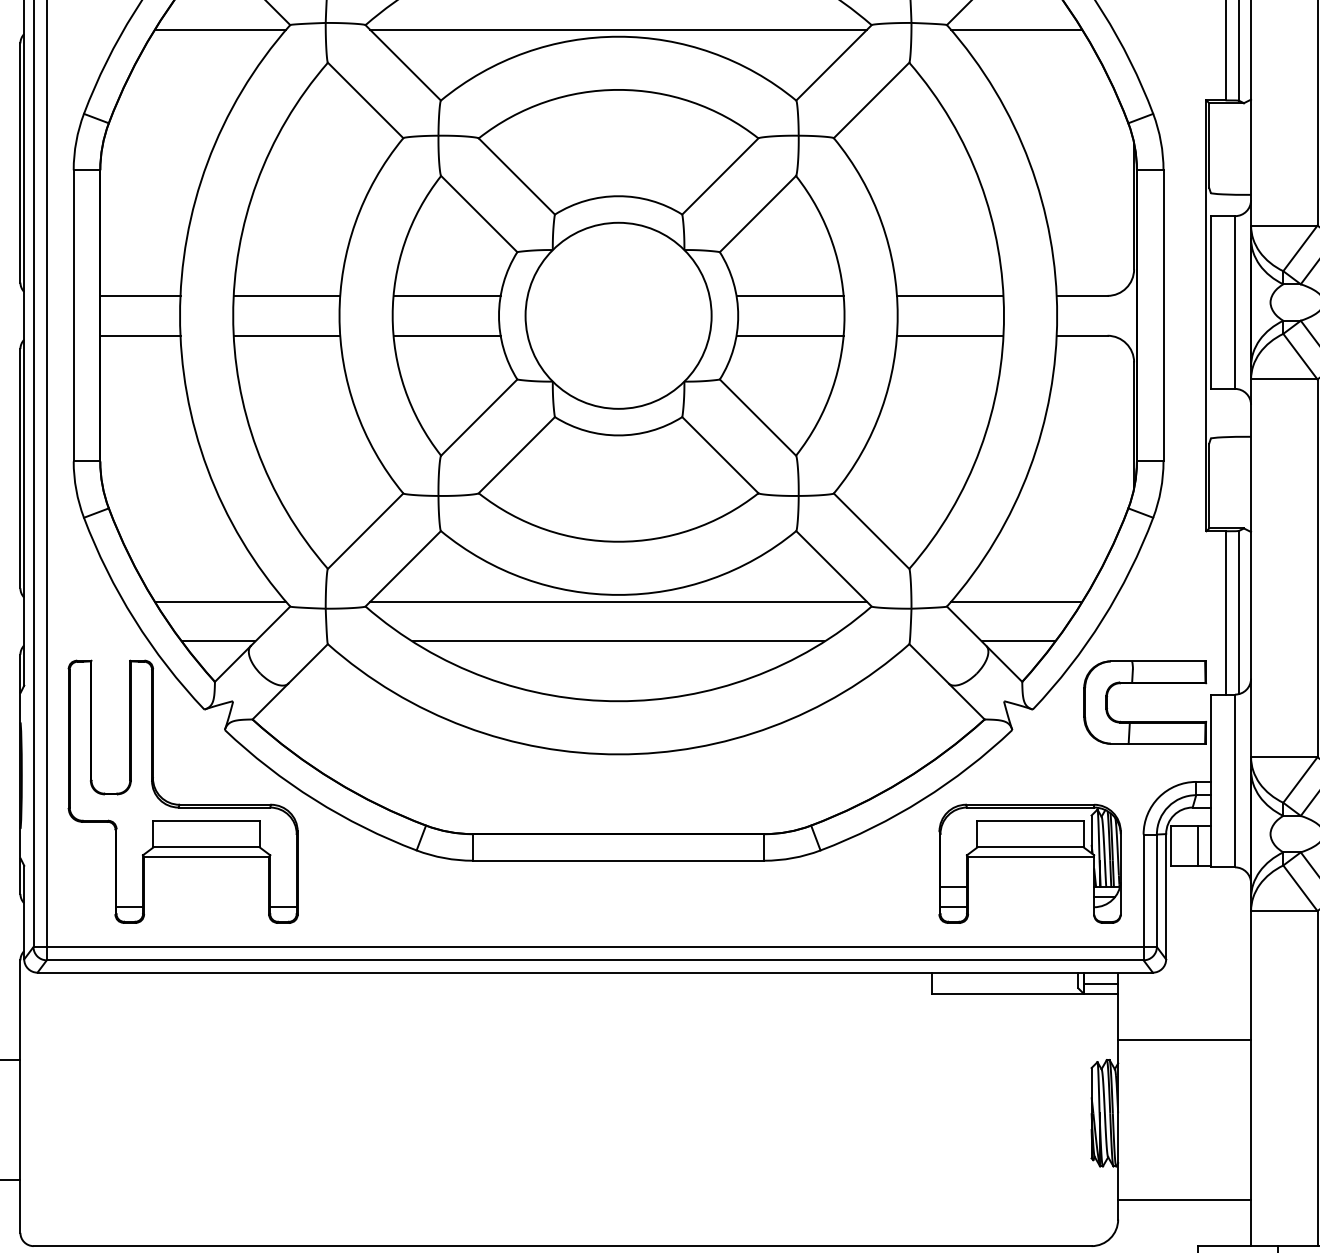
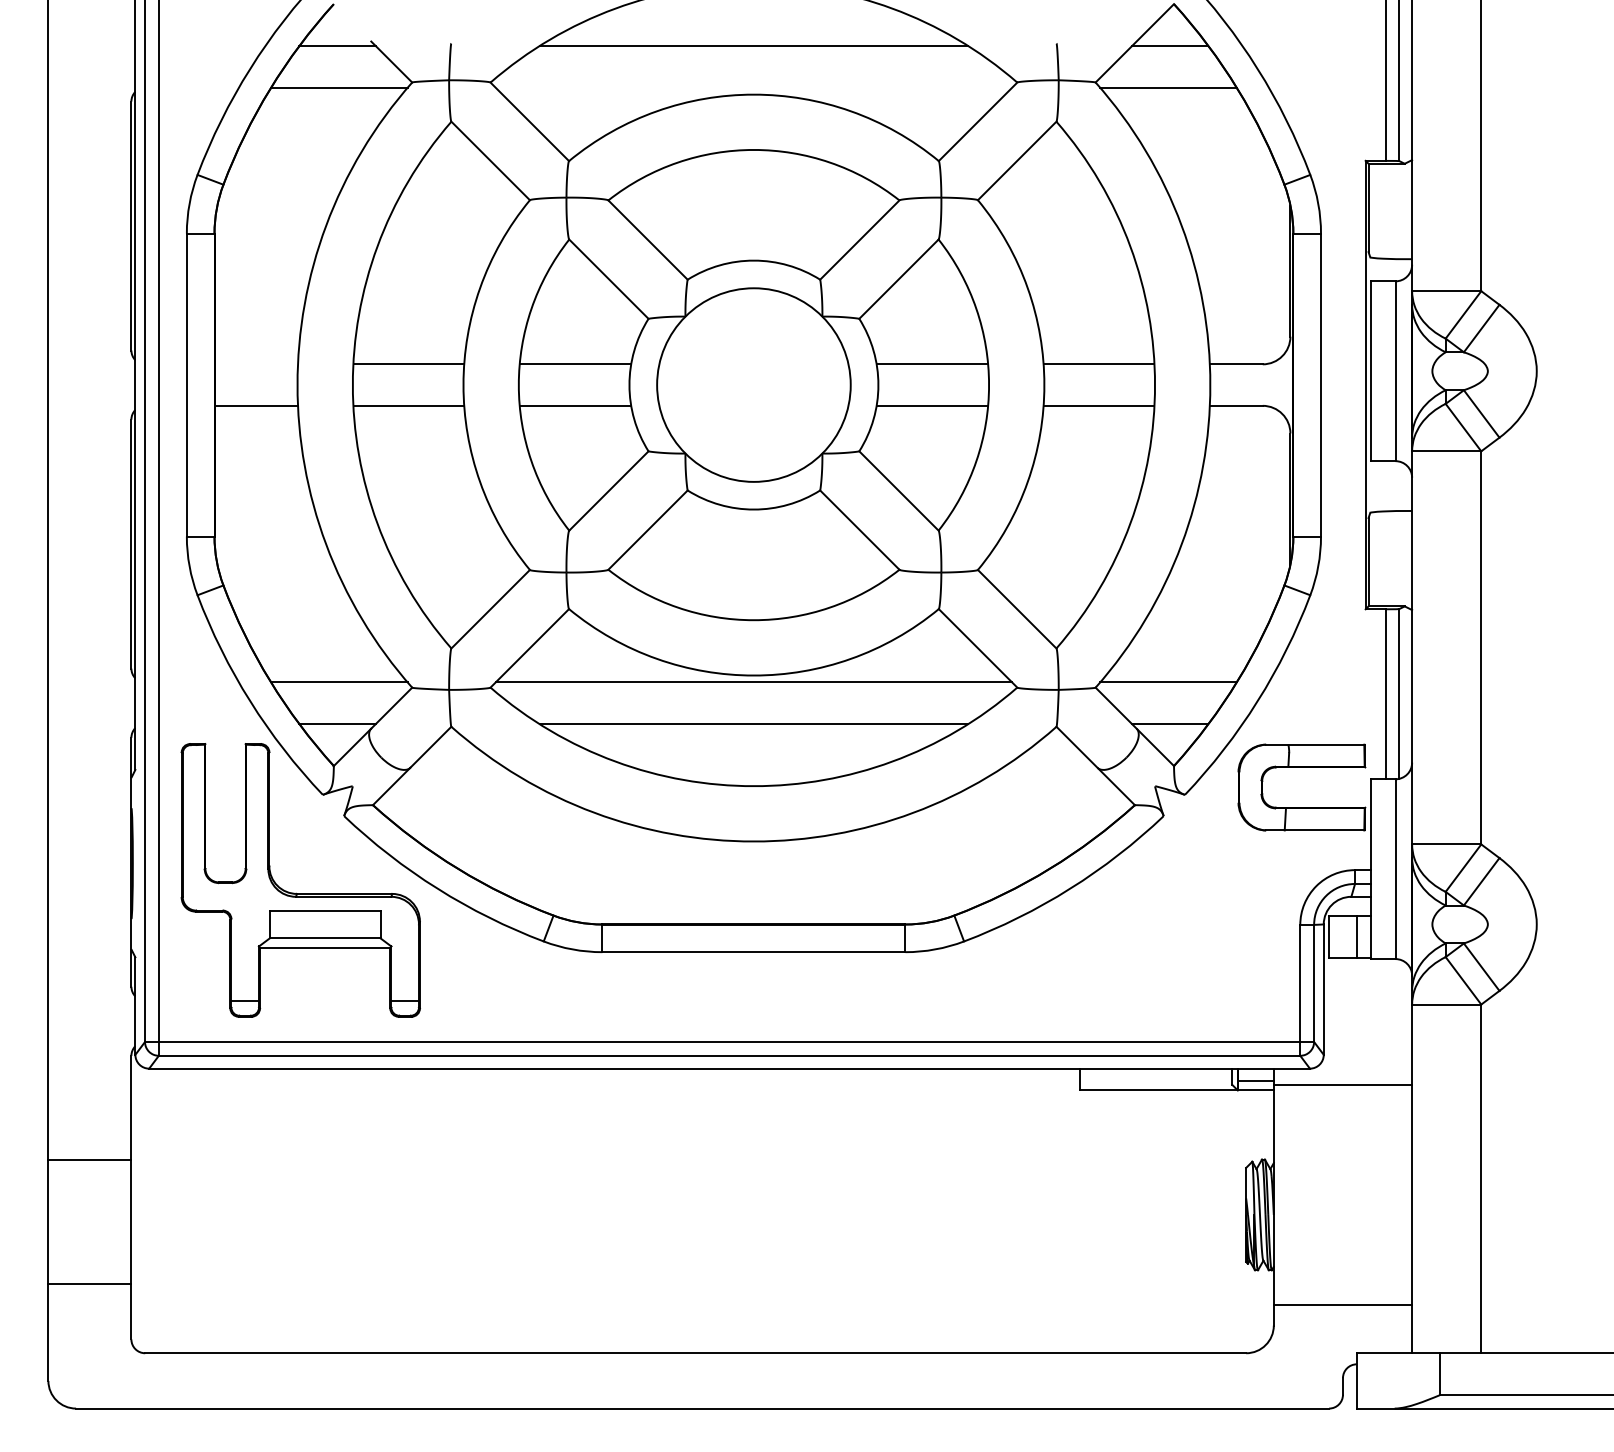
line: (618, 29) -> (753, 87), removed
line: (140, 296) -> (256, 364), removed
part: (1029, 857) -> (1181, 948), removed
line: (1184, 1039) -> (1342, 1084), moved

